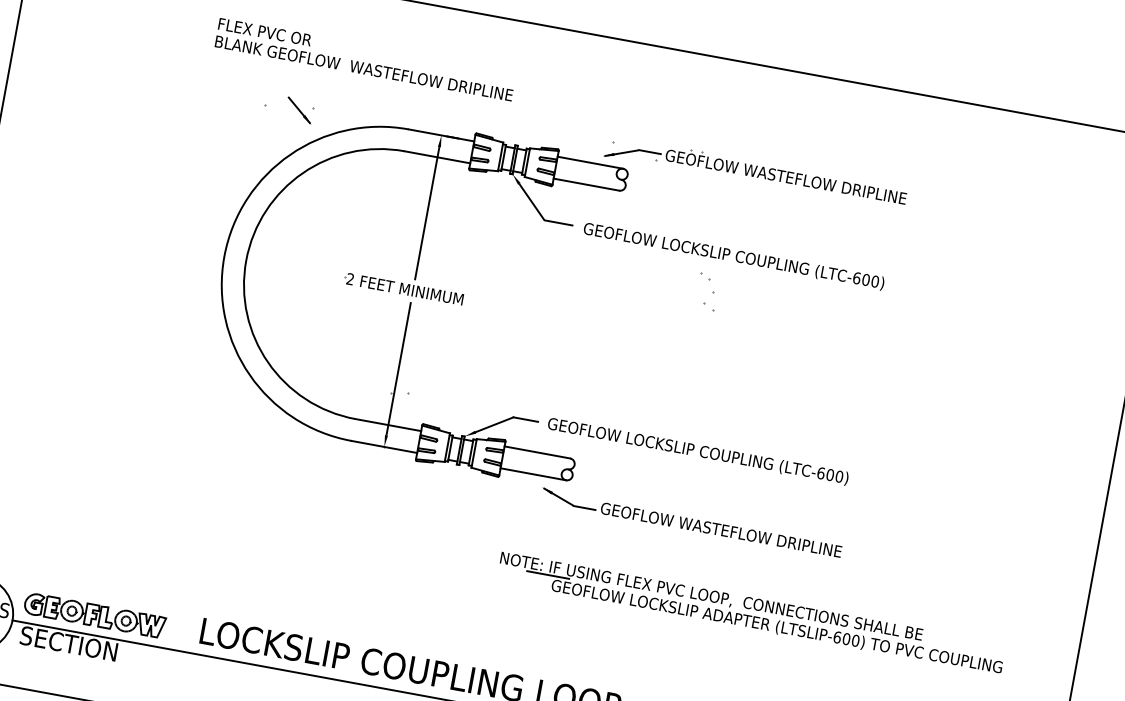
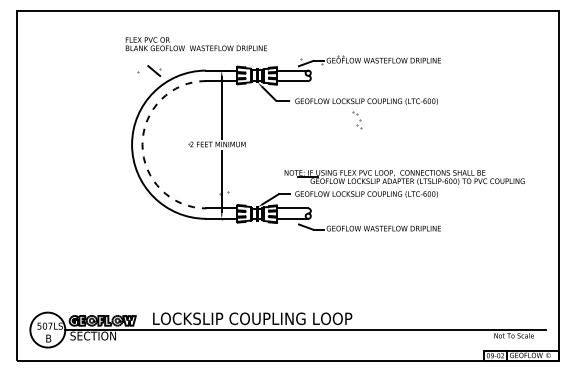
text: (363, 60) -> (195, 44), moved
arc: (246, 260) -> (142, 144), solid -> dashed
part: (750, 613) -> (404, 177), moved

